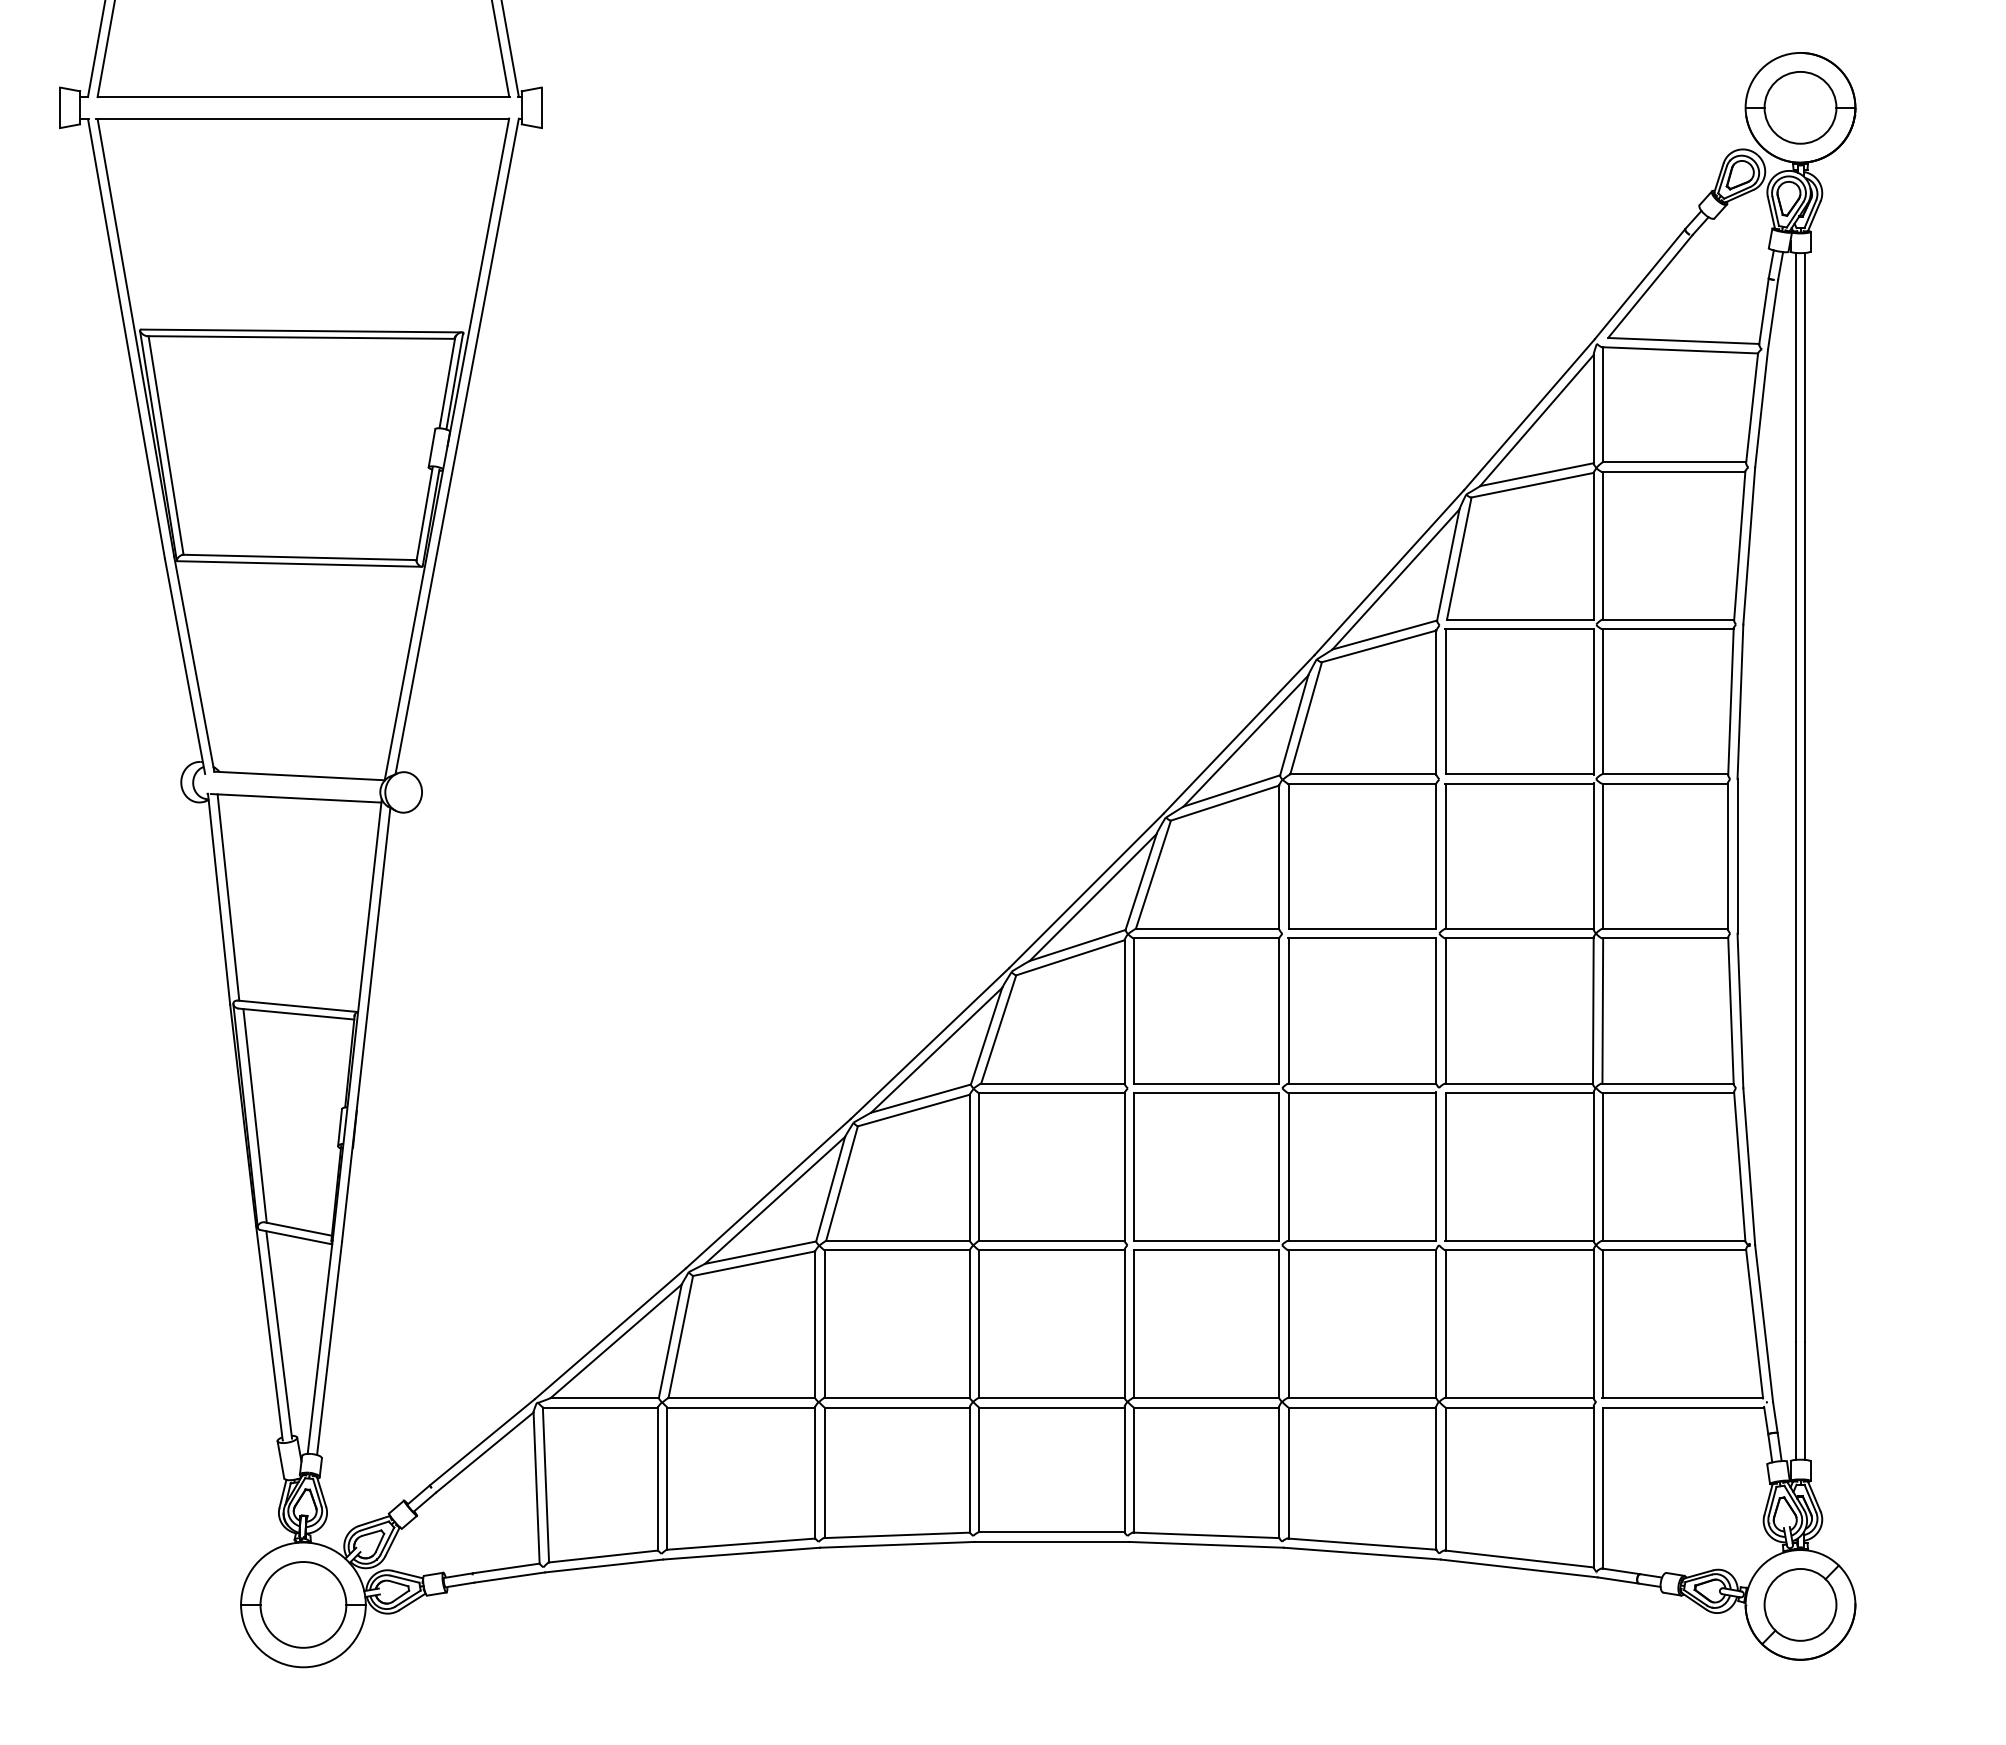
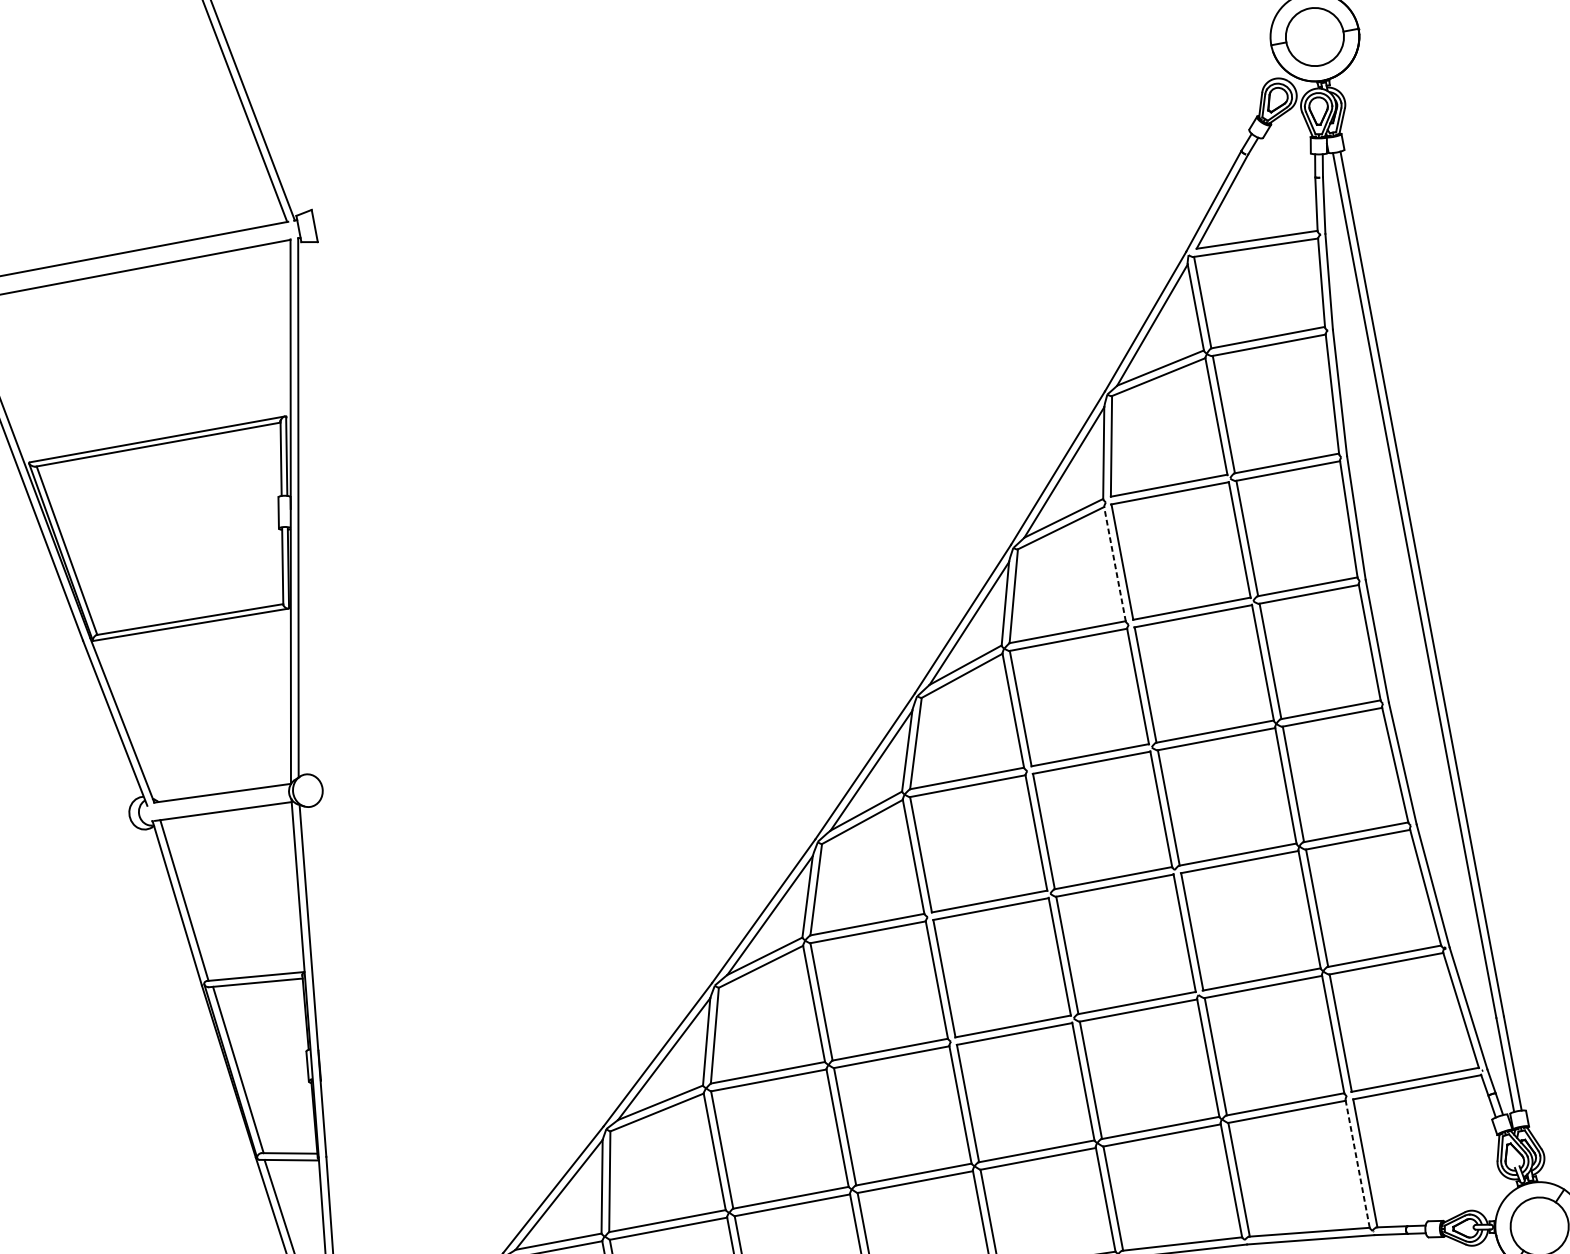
line: (1436, 702) -> (1114, 564), solid -> dashed
line: (1593, 1487) -> (1357, 1164), solid -> dashed

